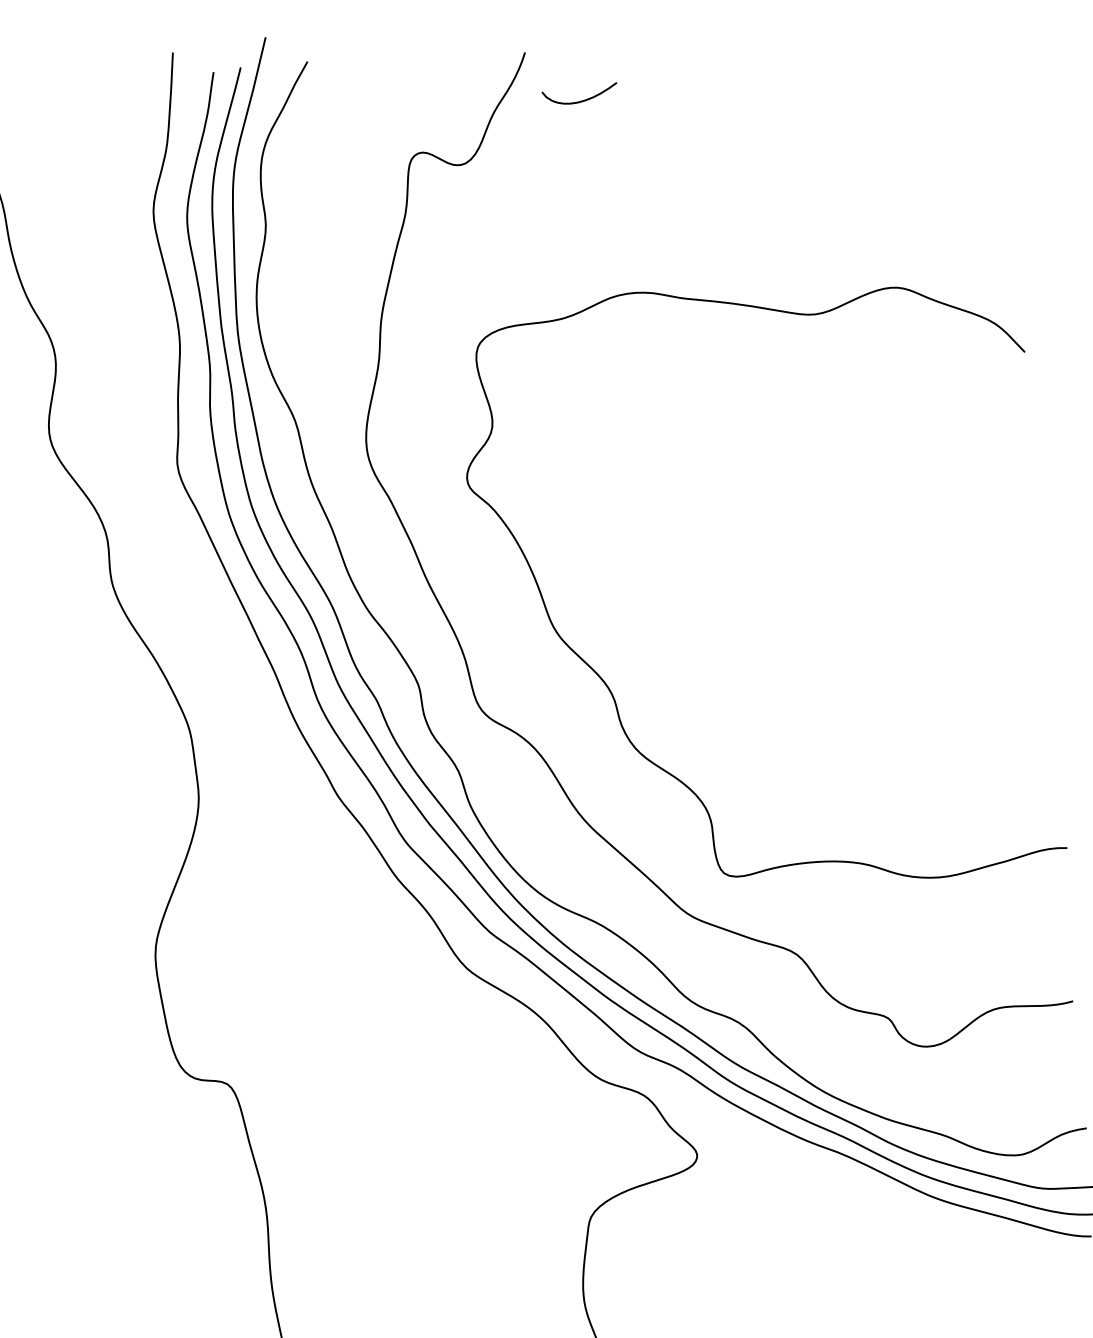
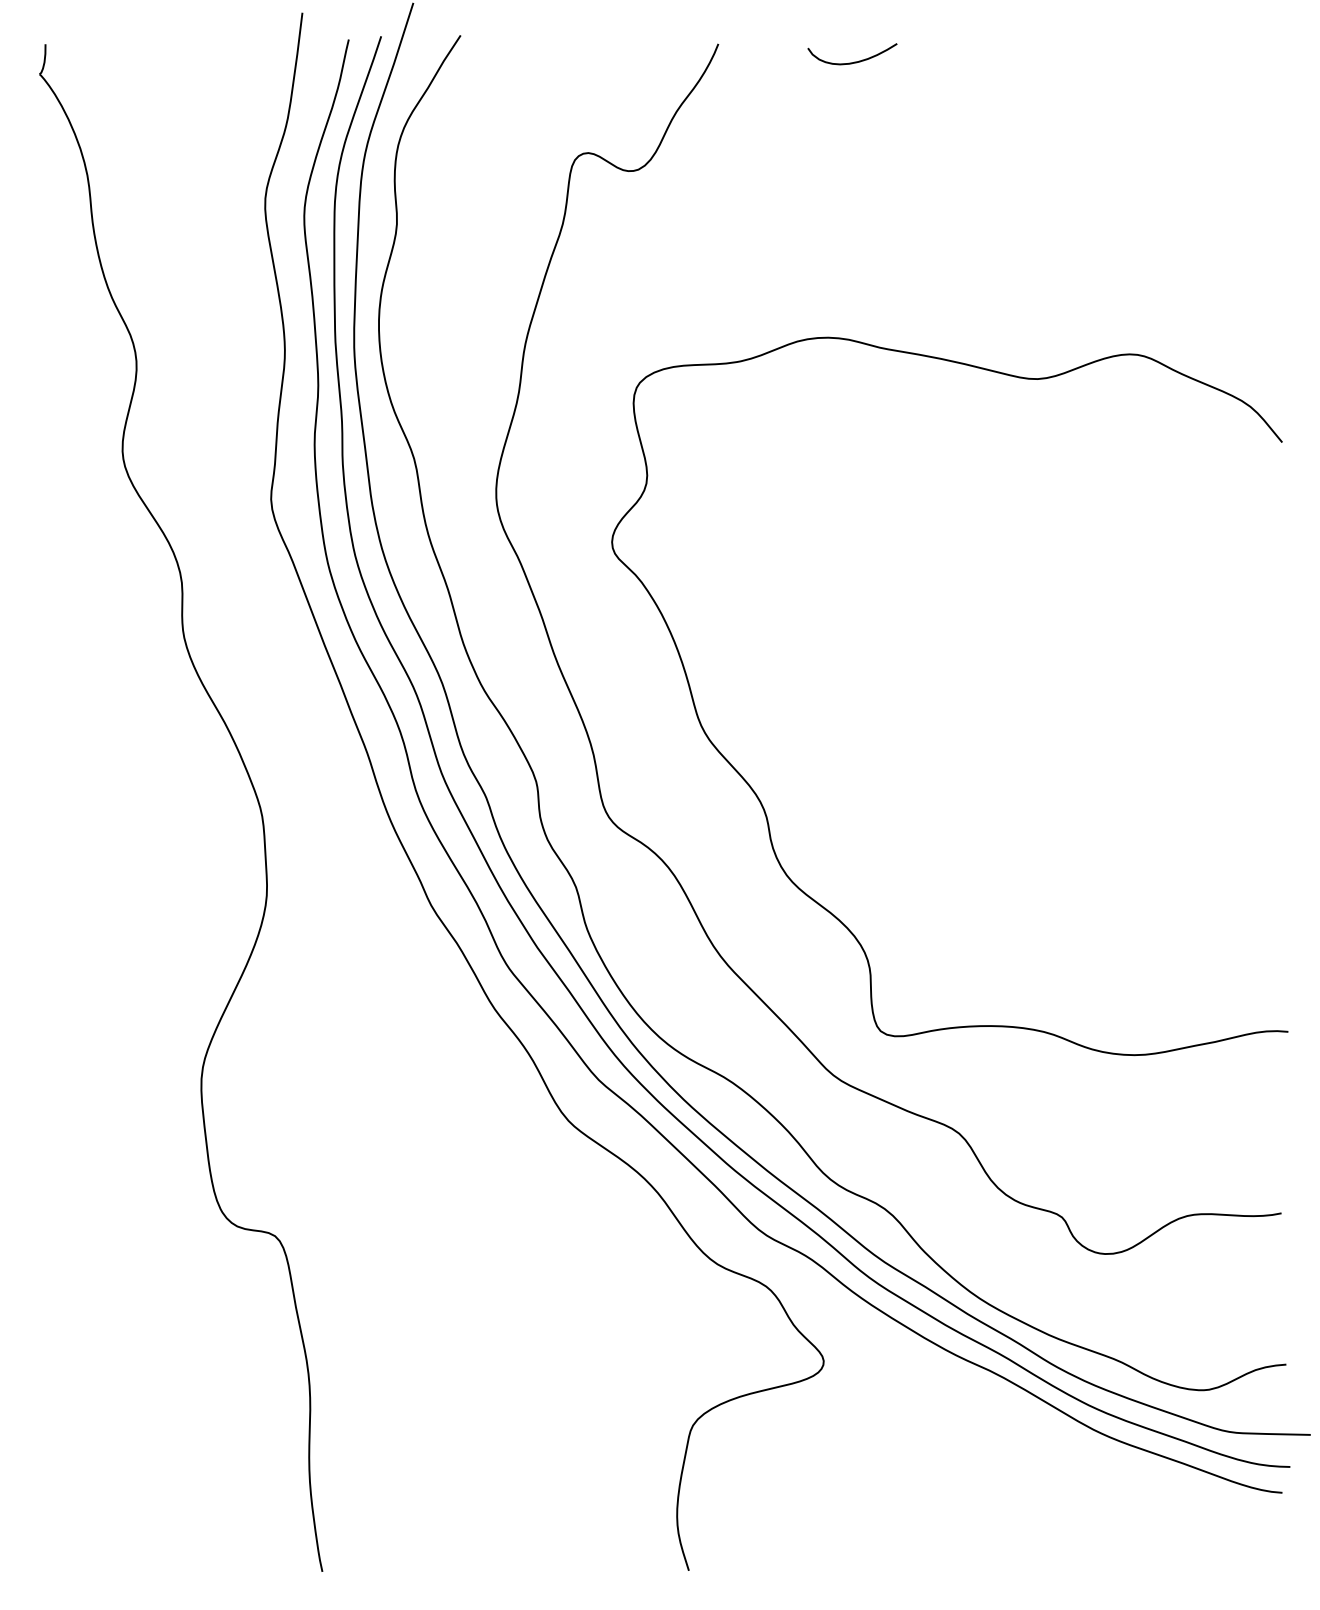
curve: (582, 100) -> (854, 61), moved

